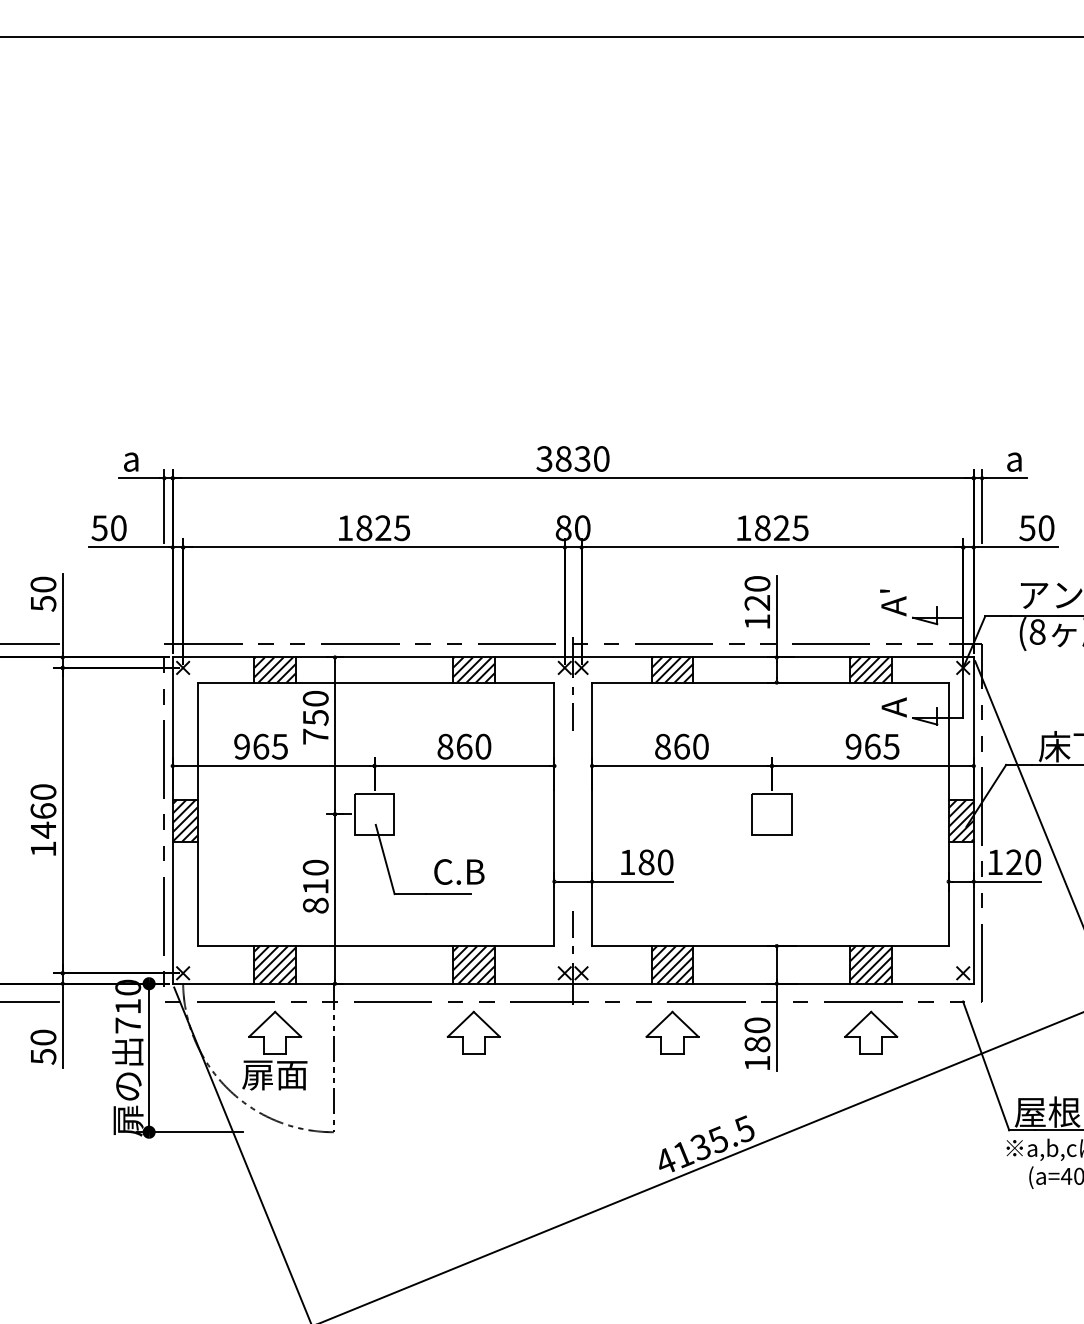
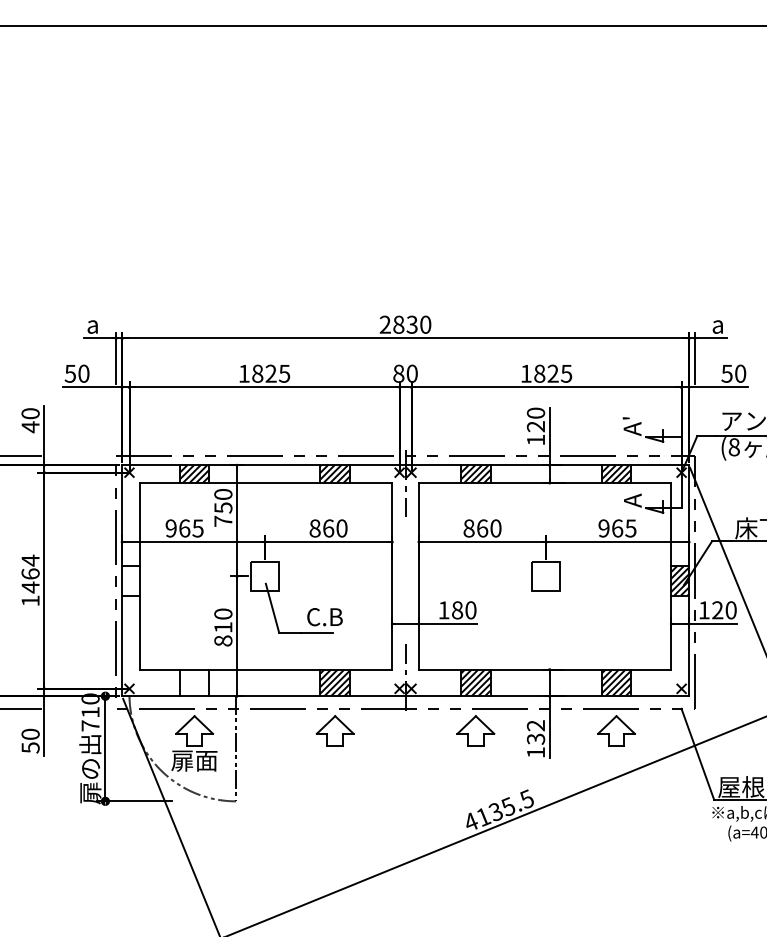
text: (543, 458) -> (384, 324), 3830 -> 2830
text: (43, 604) -> (30, 427), 50 -> 40
text: (43, 791) -> (30, 560), 1460 -> 1464
hatch: (184, 820) -> (130, 580), removed
hatch: (274, 964) -> (194, 682), removed
text: (758, 1034) -> (536, 732), 180 -> 132

